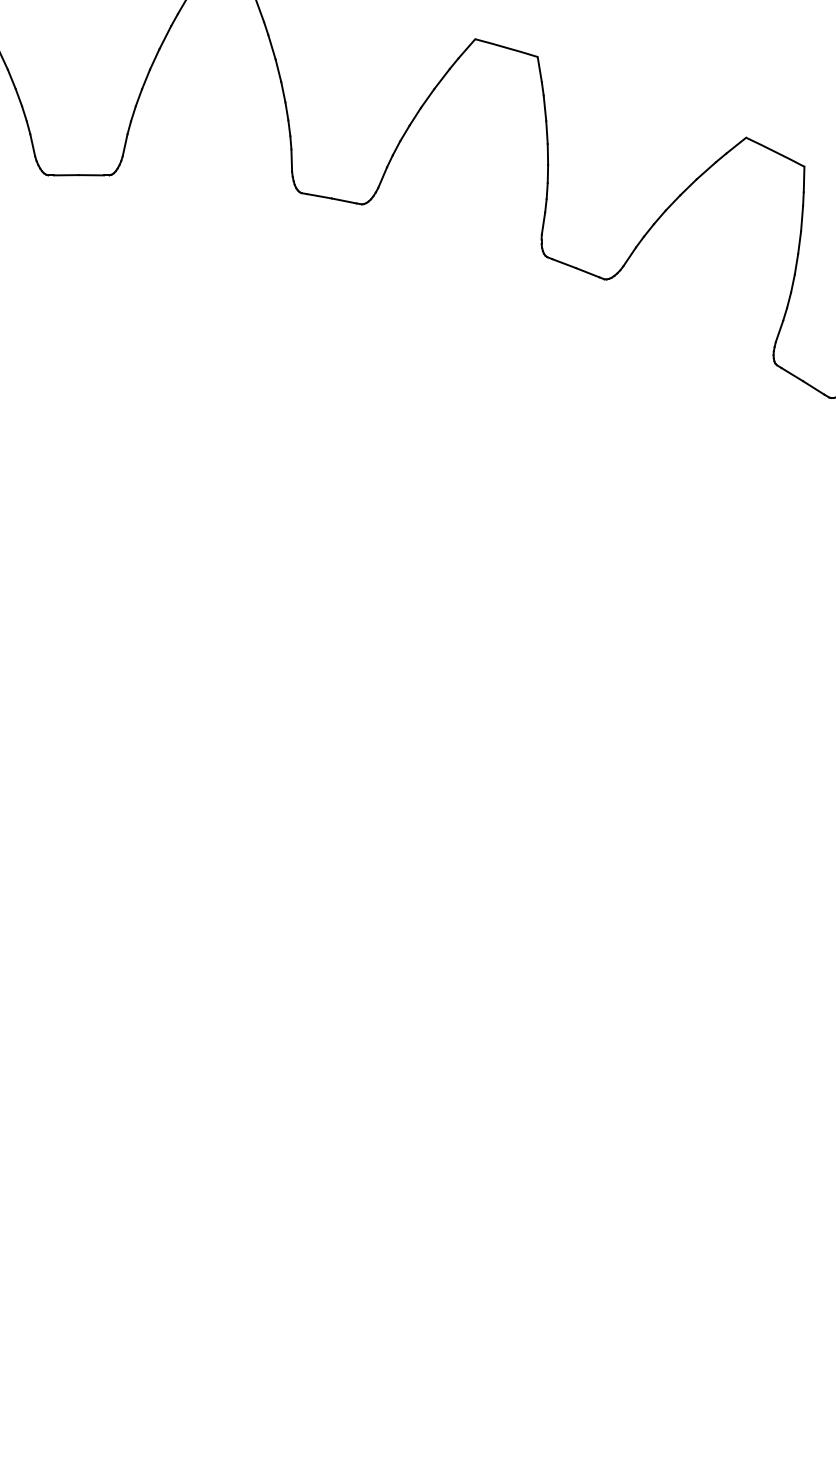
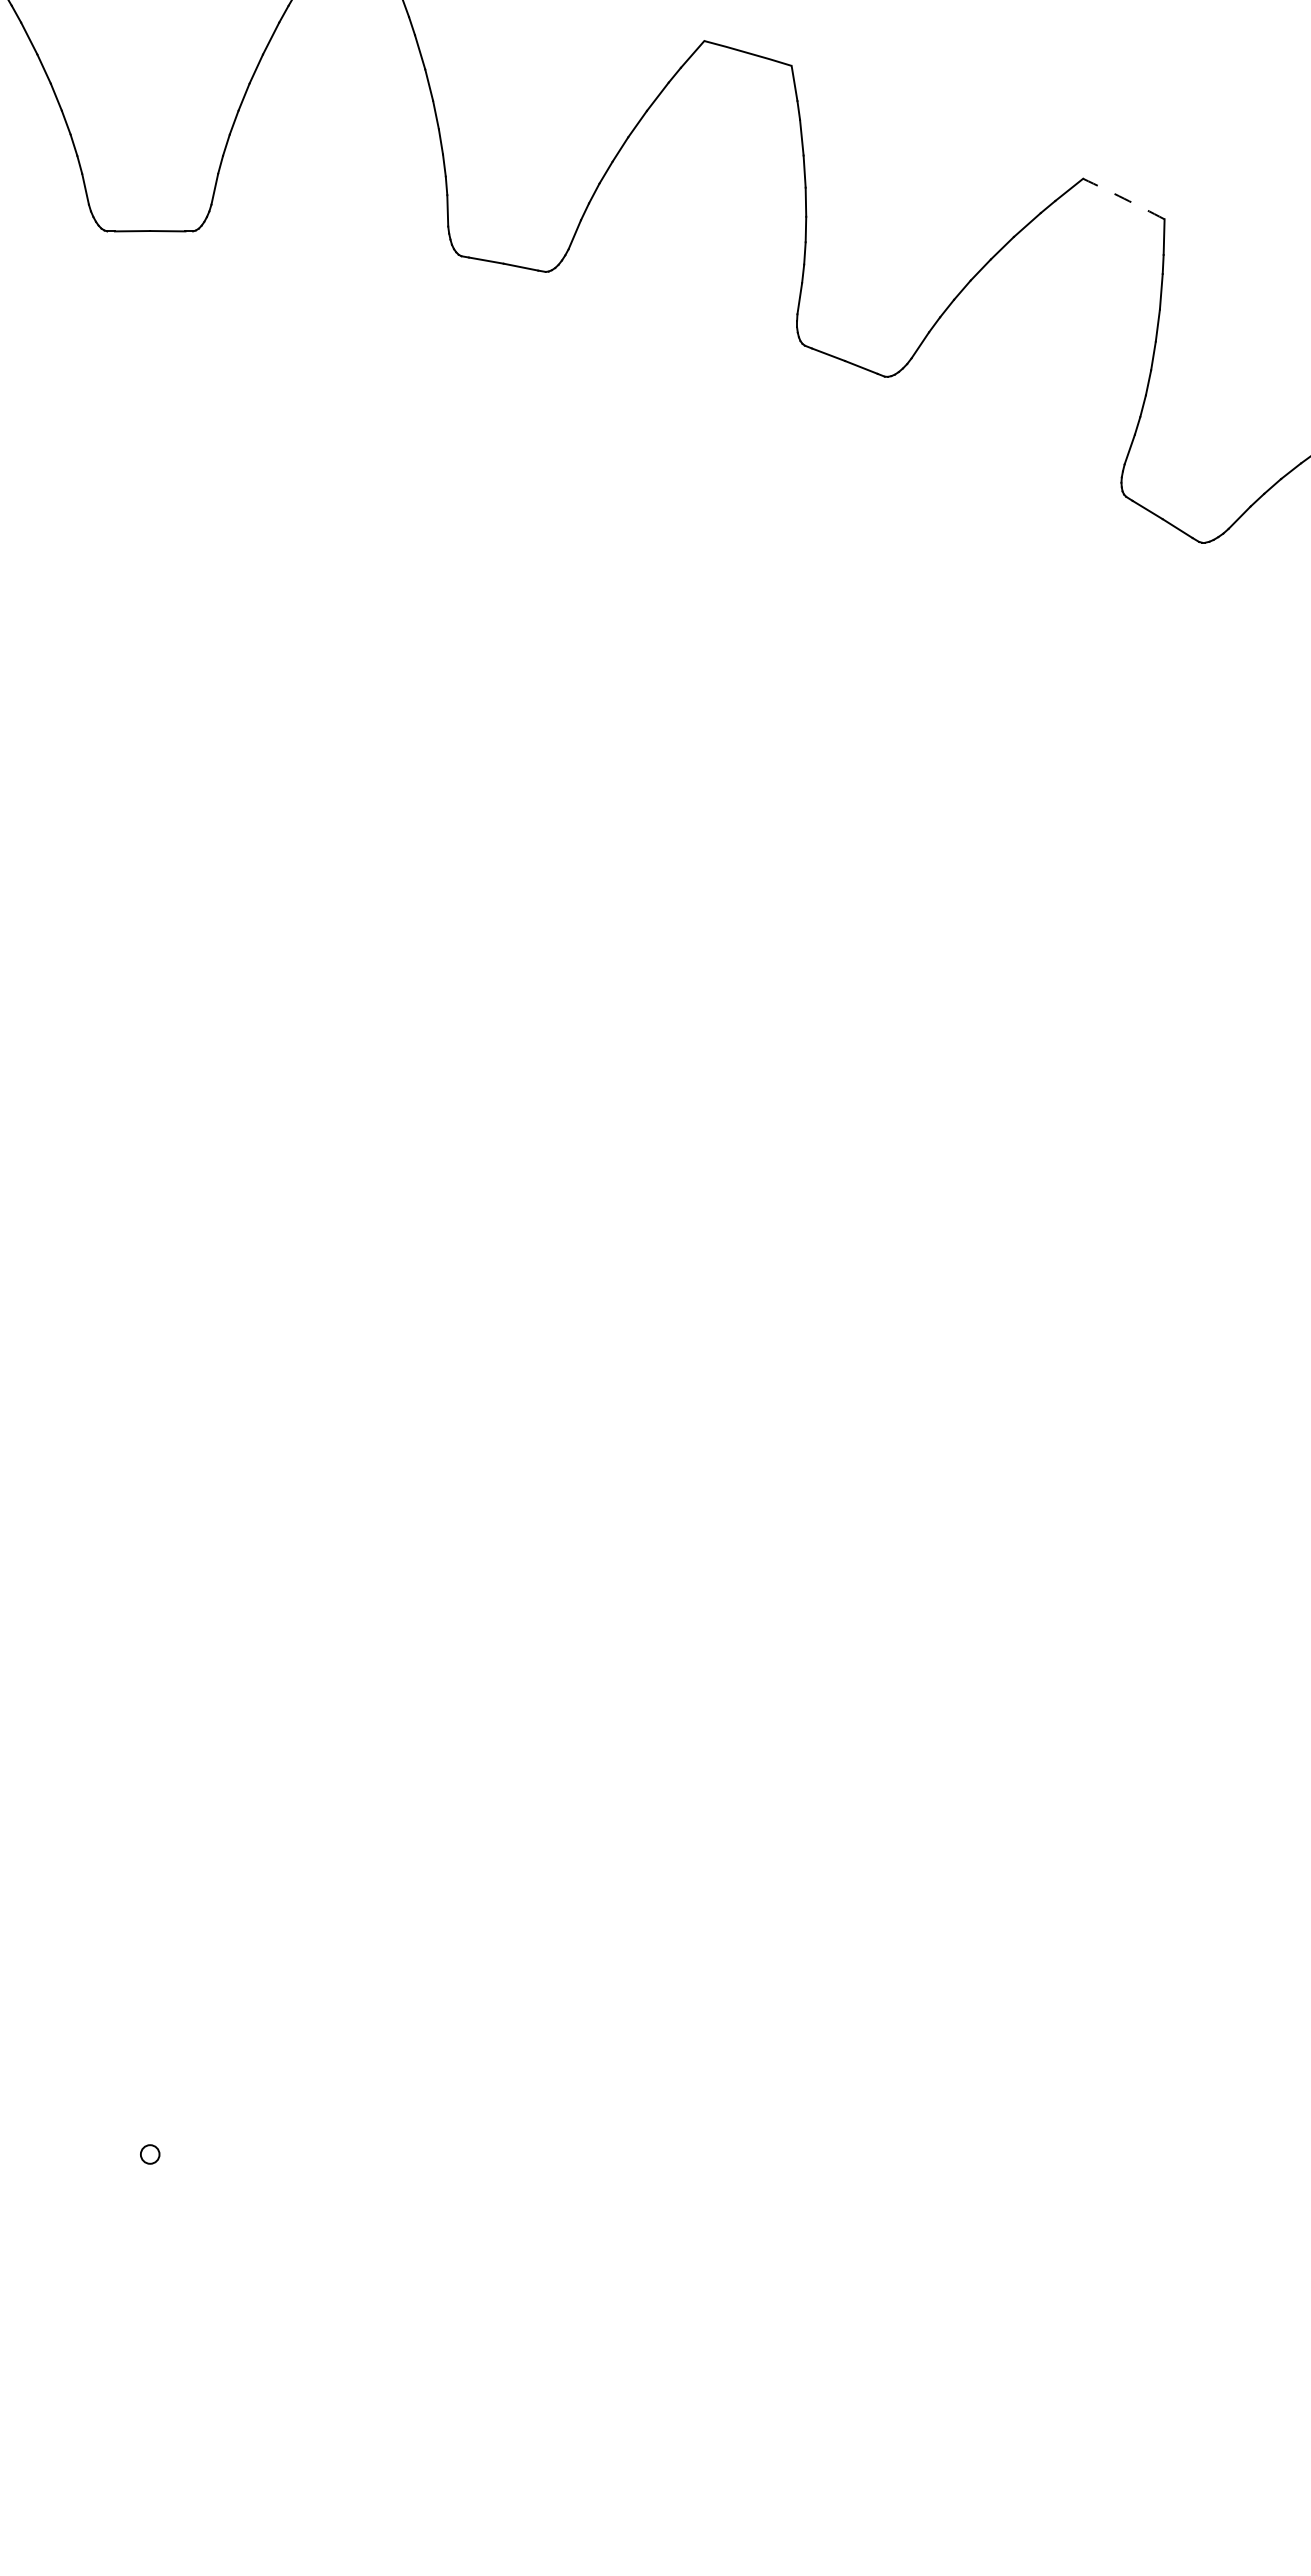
arc: (775, 151) -> (1124, 198), solid -> dashed

